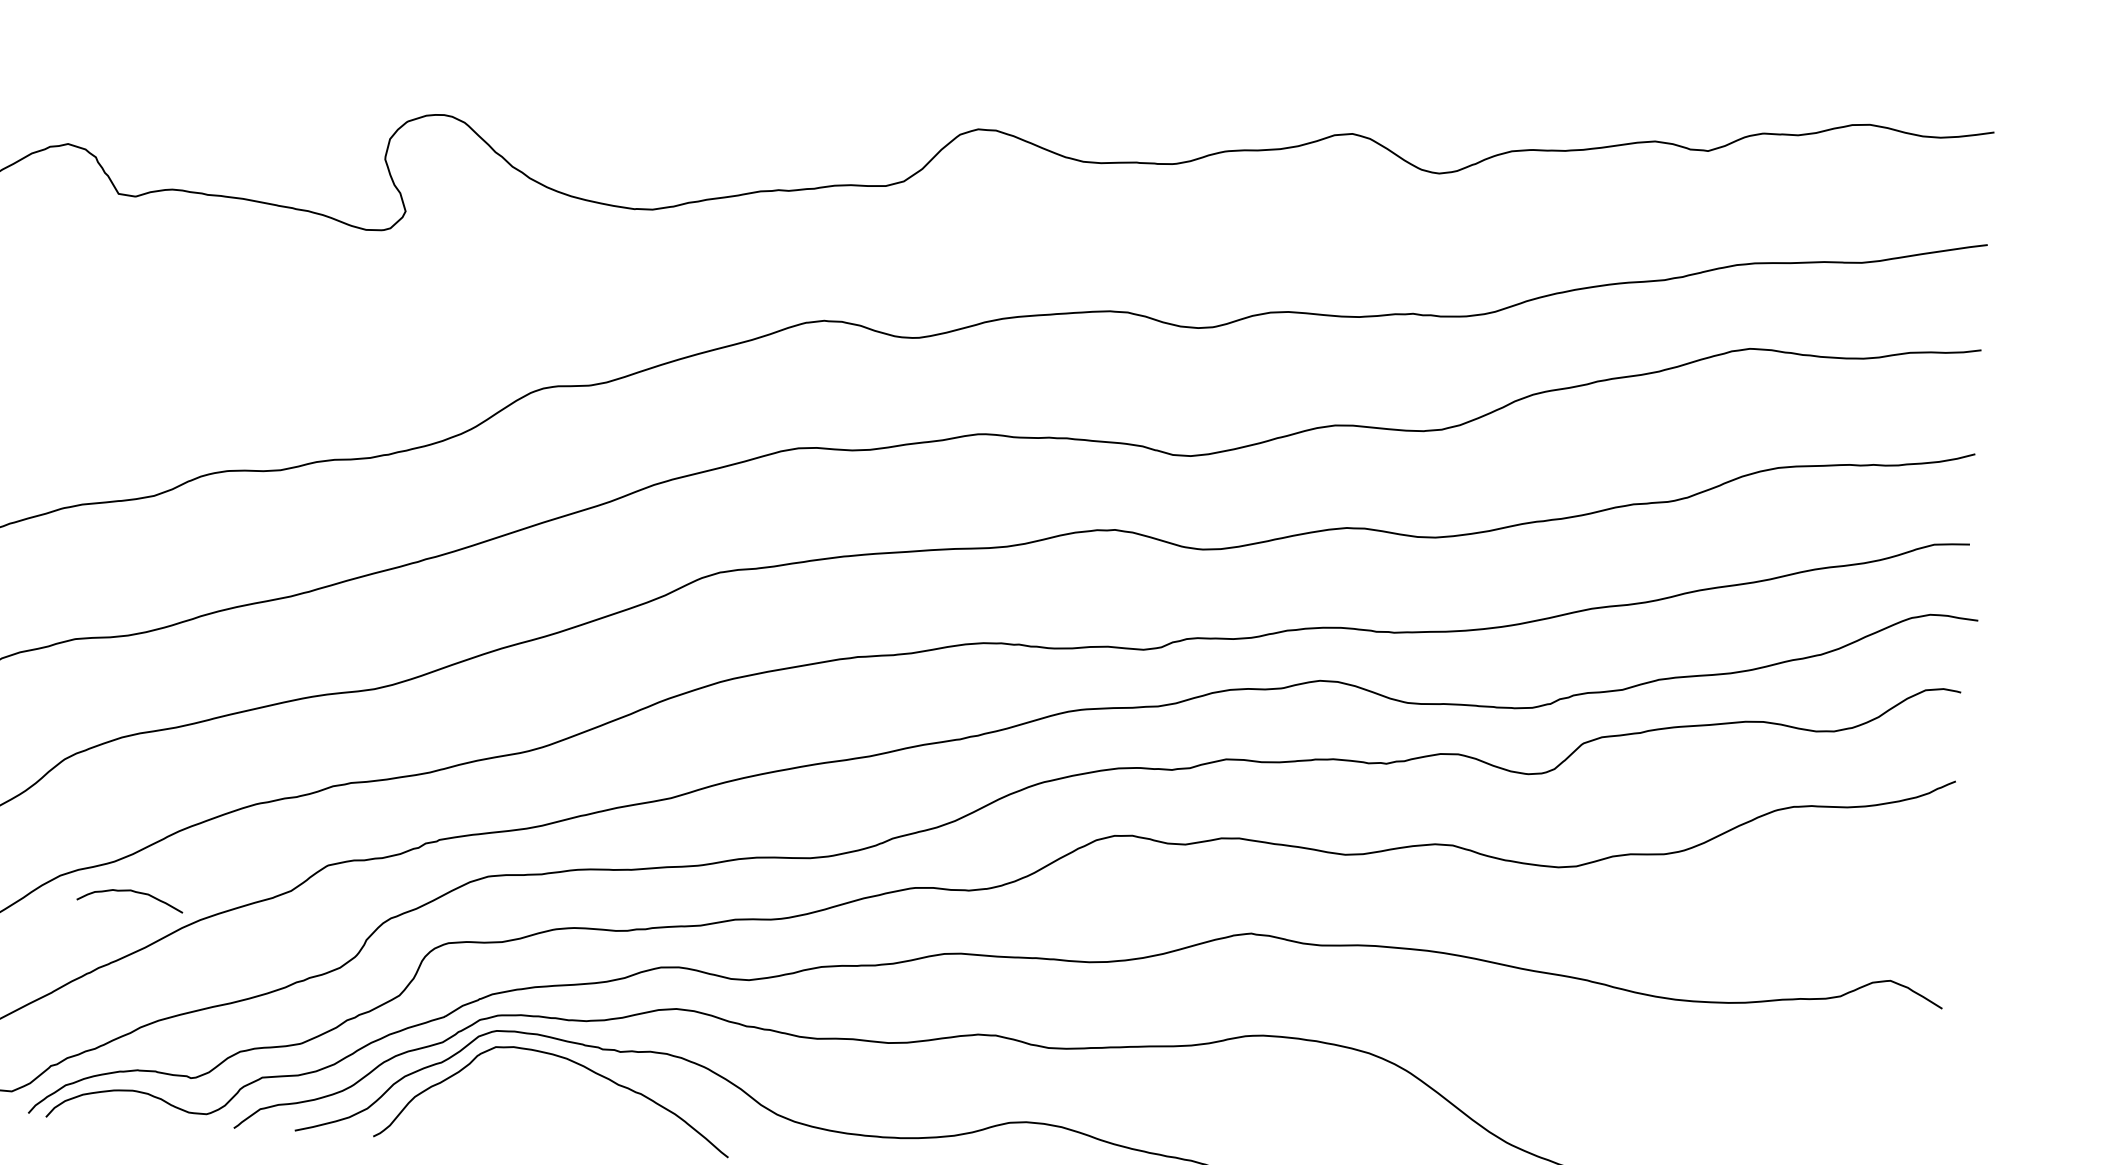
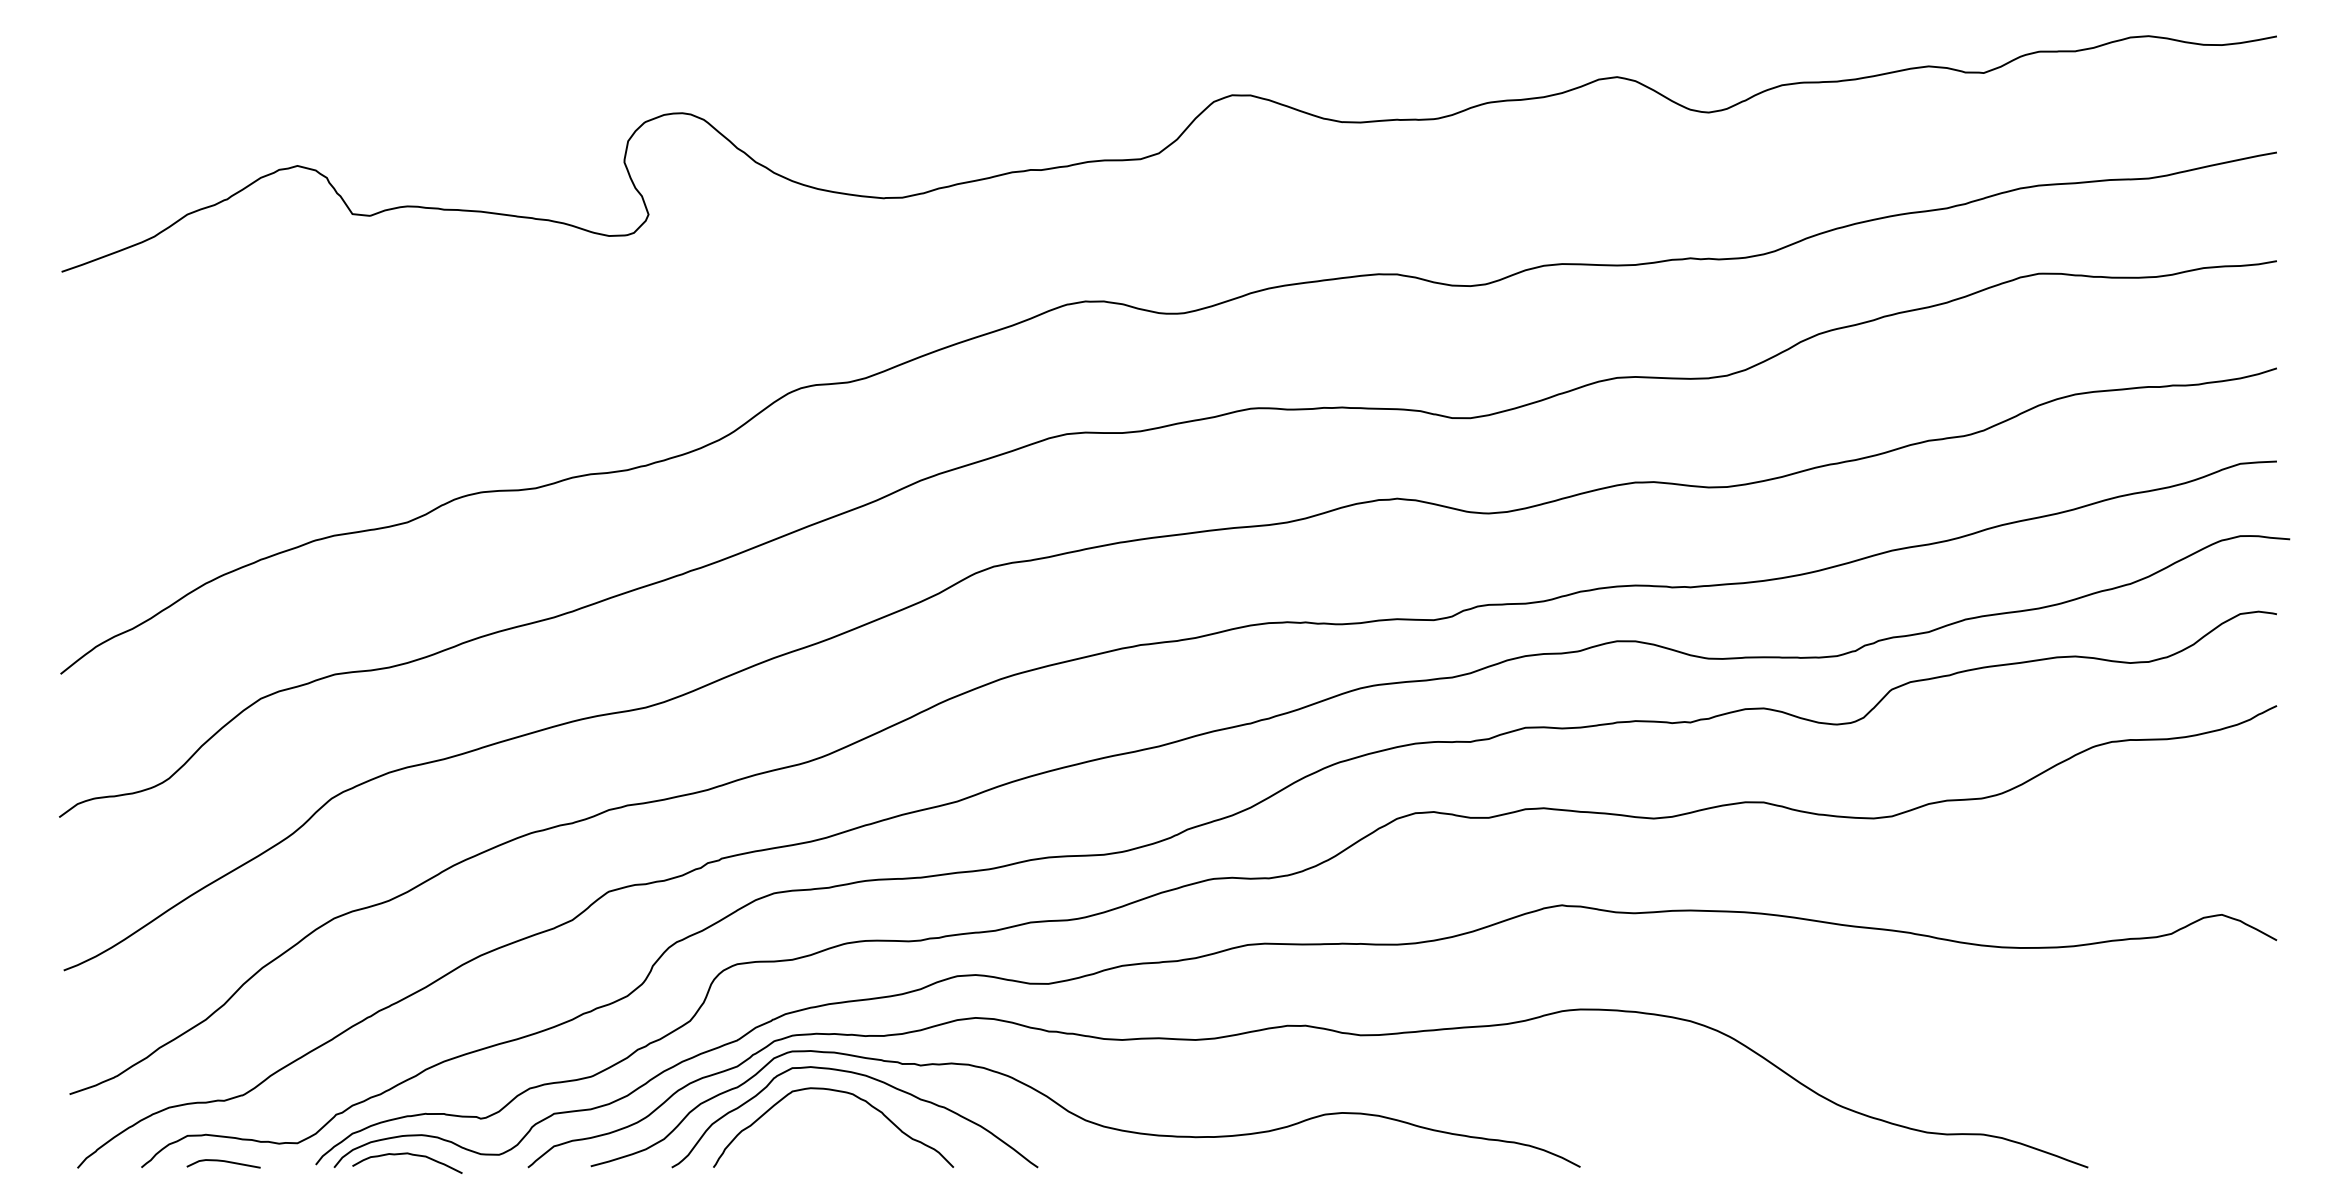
curve: (130, 891) -> (407, 1154), moved
curve: (540, 1073) -> (839, 1092), added

